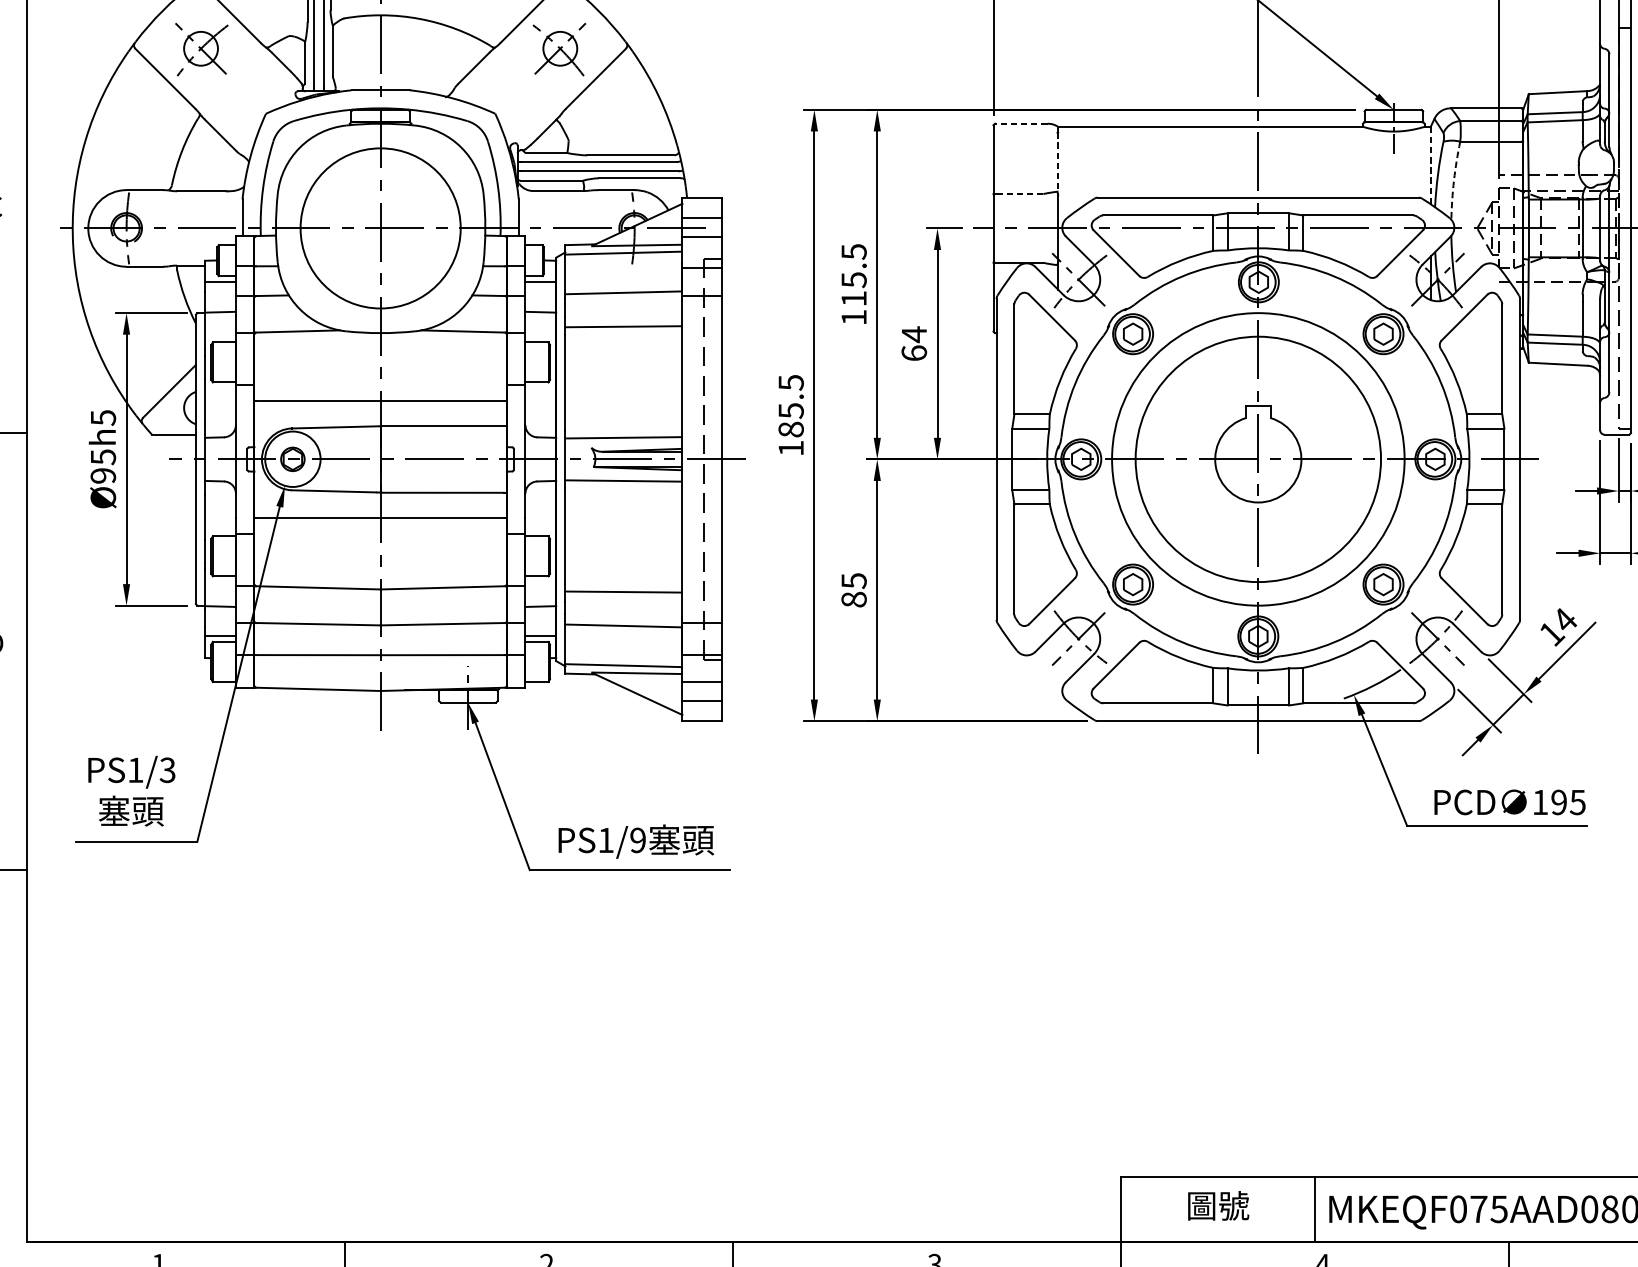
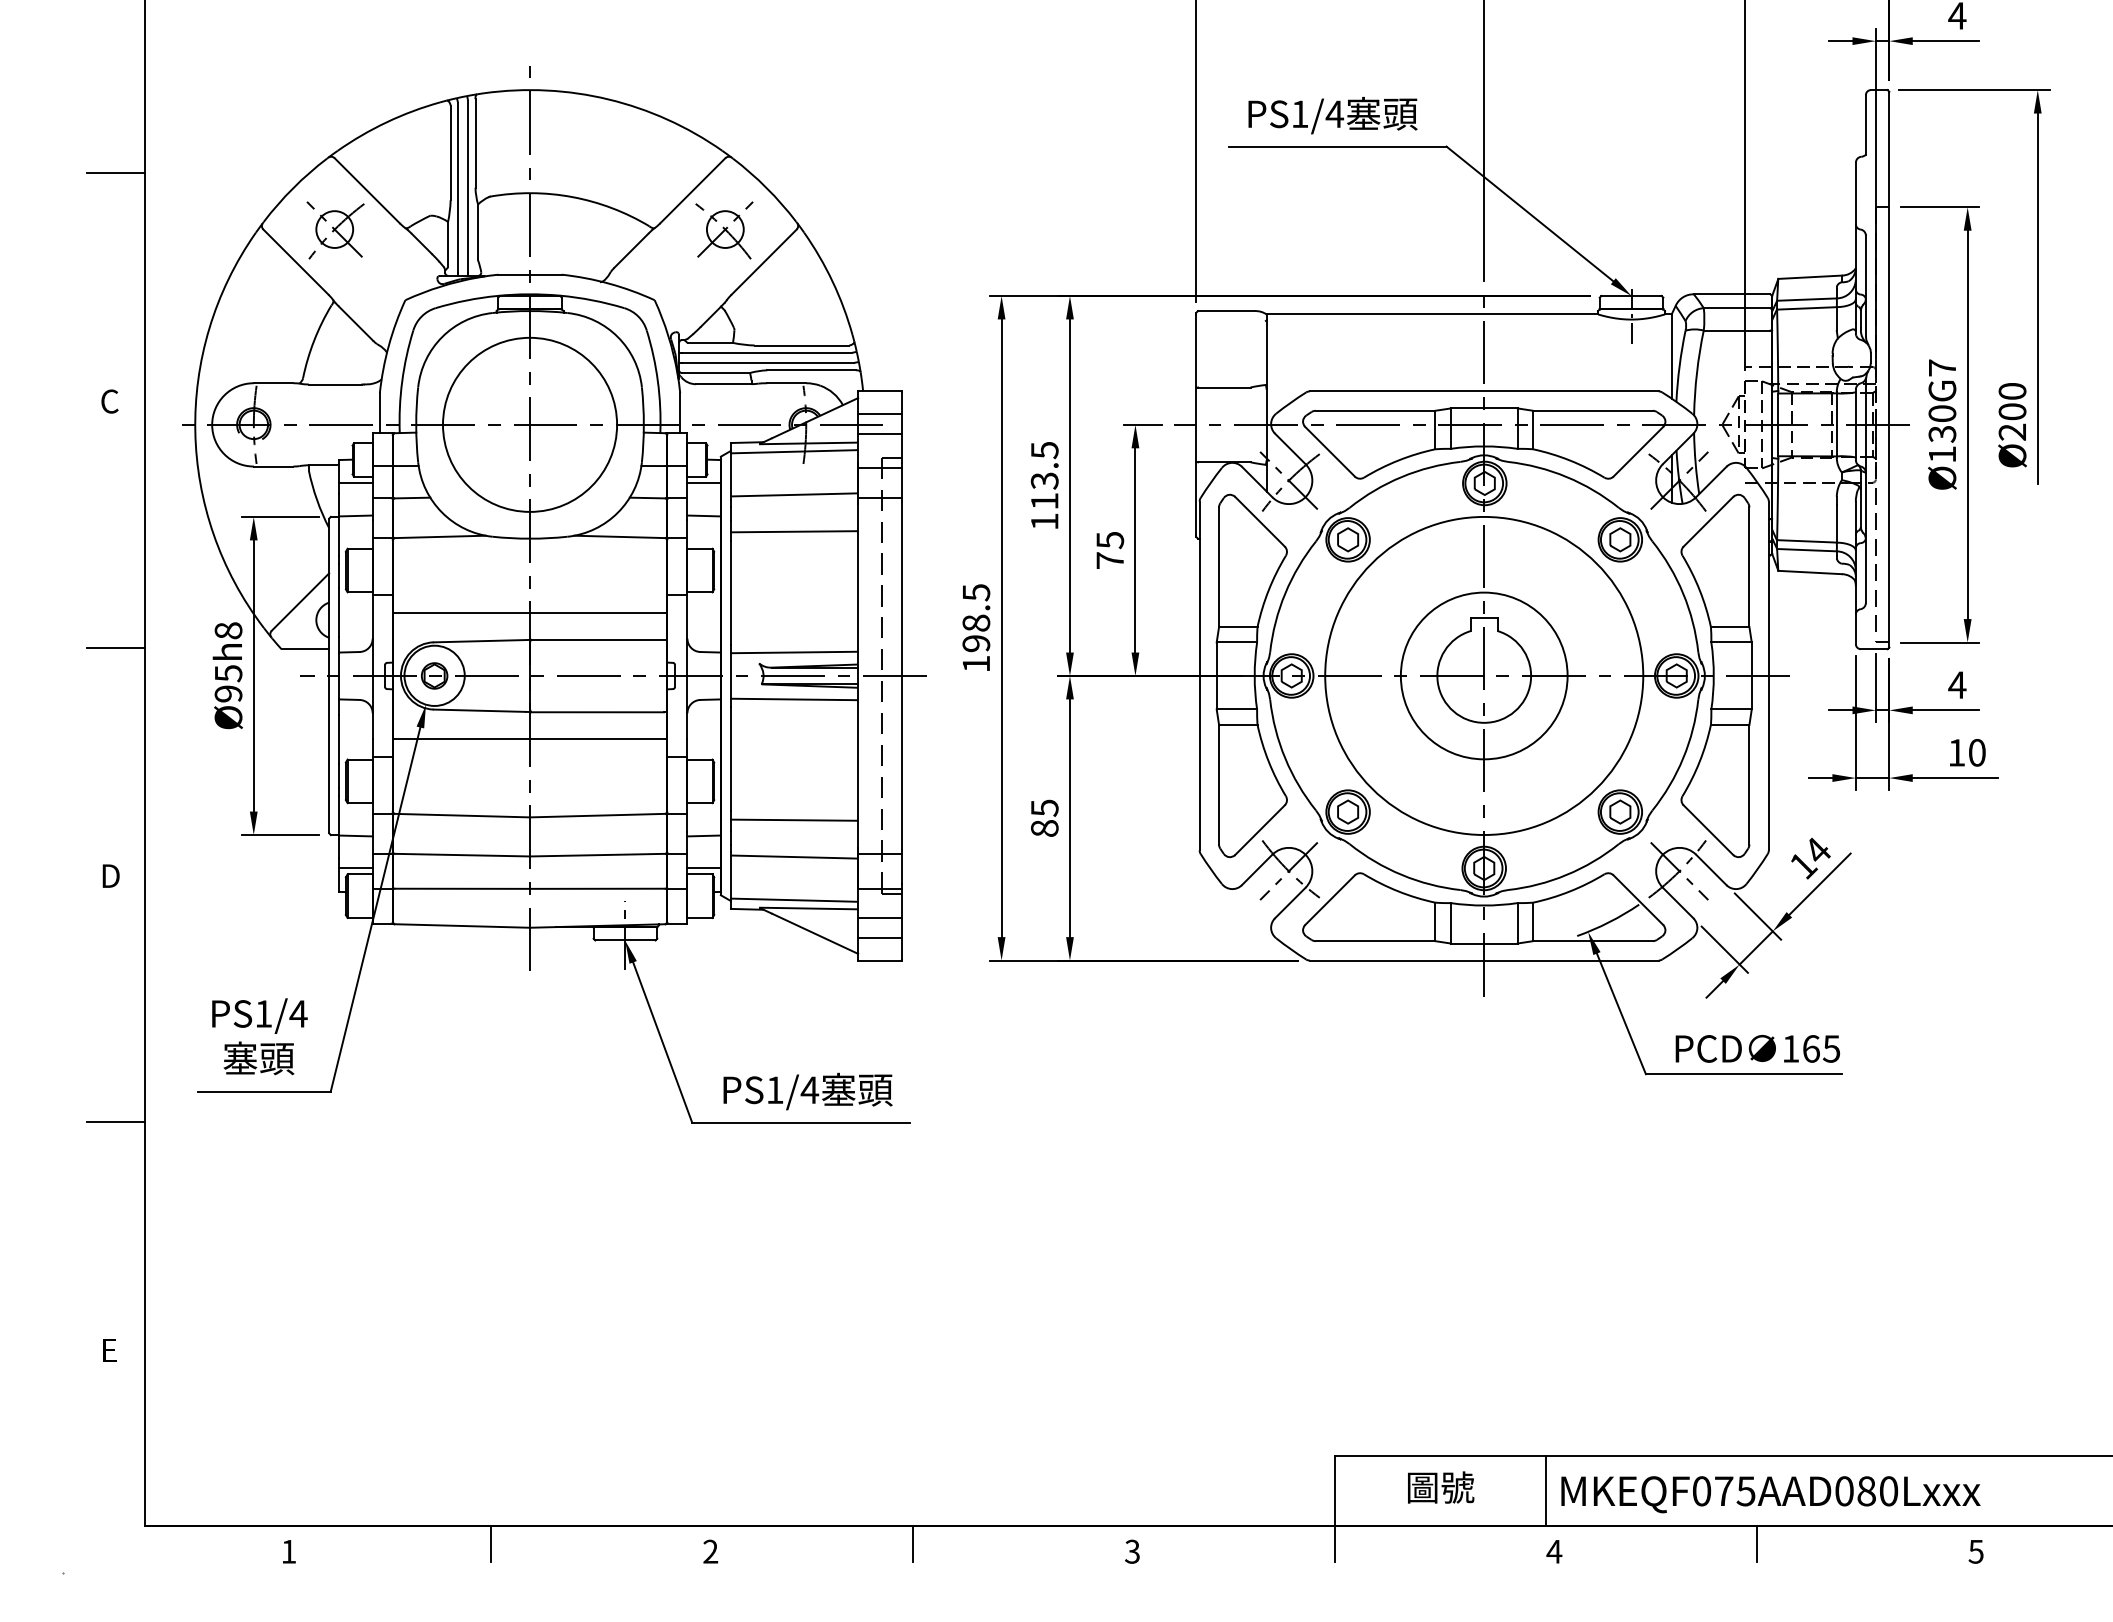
line: (1021, 124) -> (1226, 311), dashed -> solid
line: (1058, 164) -> (1266, 355), dashed -> solid
line: (1430, 166) -> (1671, 357), dashed -> solid
arc: (1453, 180) -> (1696, 372), dashed -> solid
line: (1018, 194) -> (1223, 387), dashed -> solid
text: (853, 279) -> (1044, 480), 115.5 -> 113.5
text: (914, 343) -> (1110, 549), 64 -> 75
text: (103, 417) -> (228, 630), Ø95h5 -> Ø95h8
text: (791, 420) -> (976, 633), 185.5 -> 198.5
circle: (1257, 458) -> (1483, 675), size x0.62
text: (167, 769) -> (298, 1013), PS1/3 -> PS1/4
text: (1558, 802) -> (1810, 1048), 195 -> 165
text: (637, 840) -> (809, 1090), PS1/9 -> PS1/4

